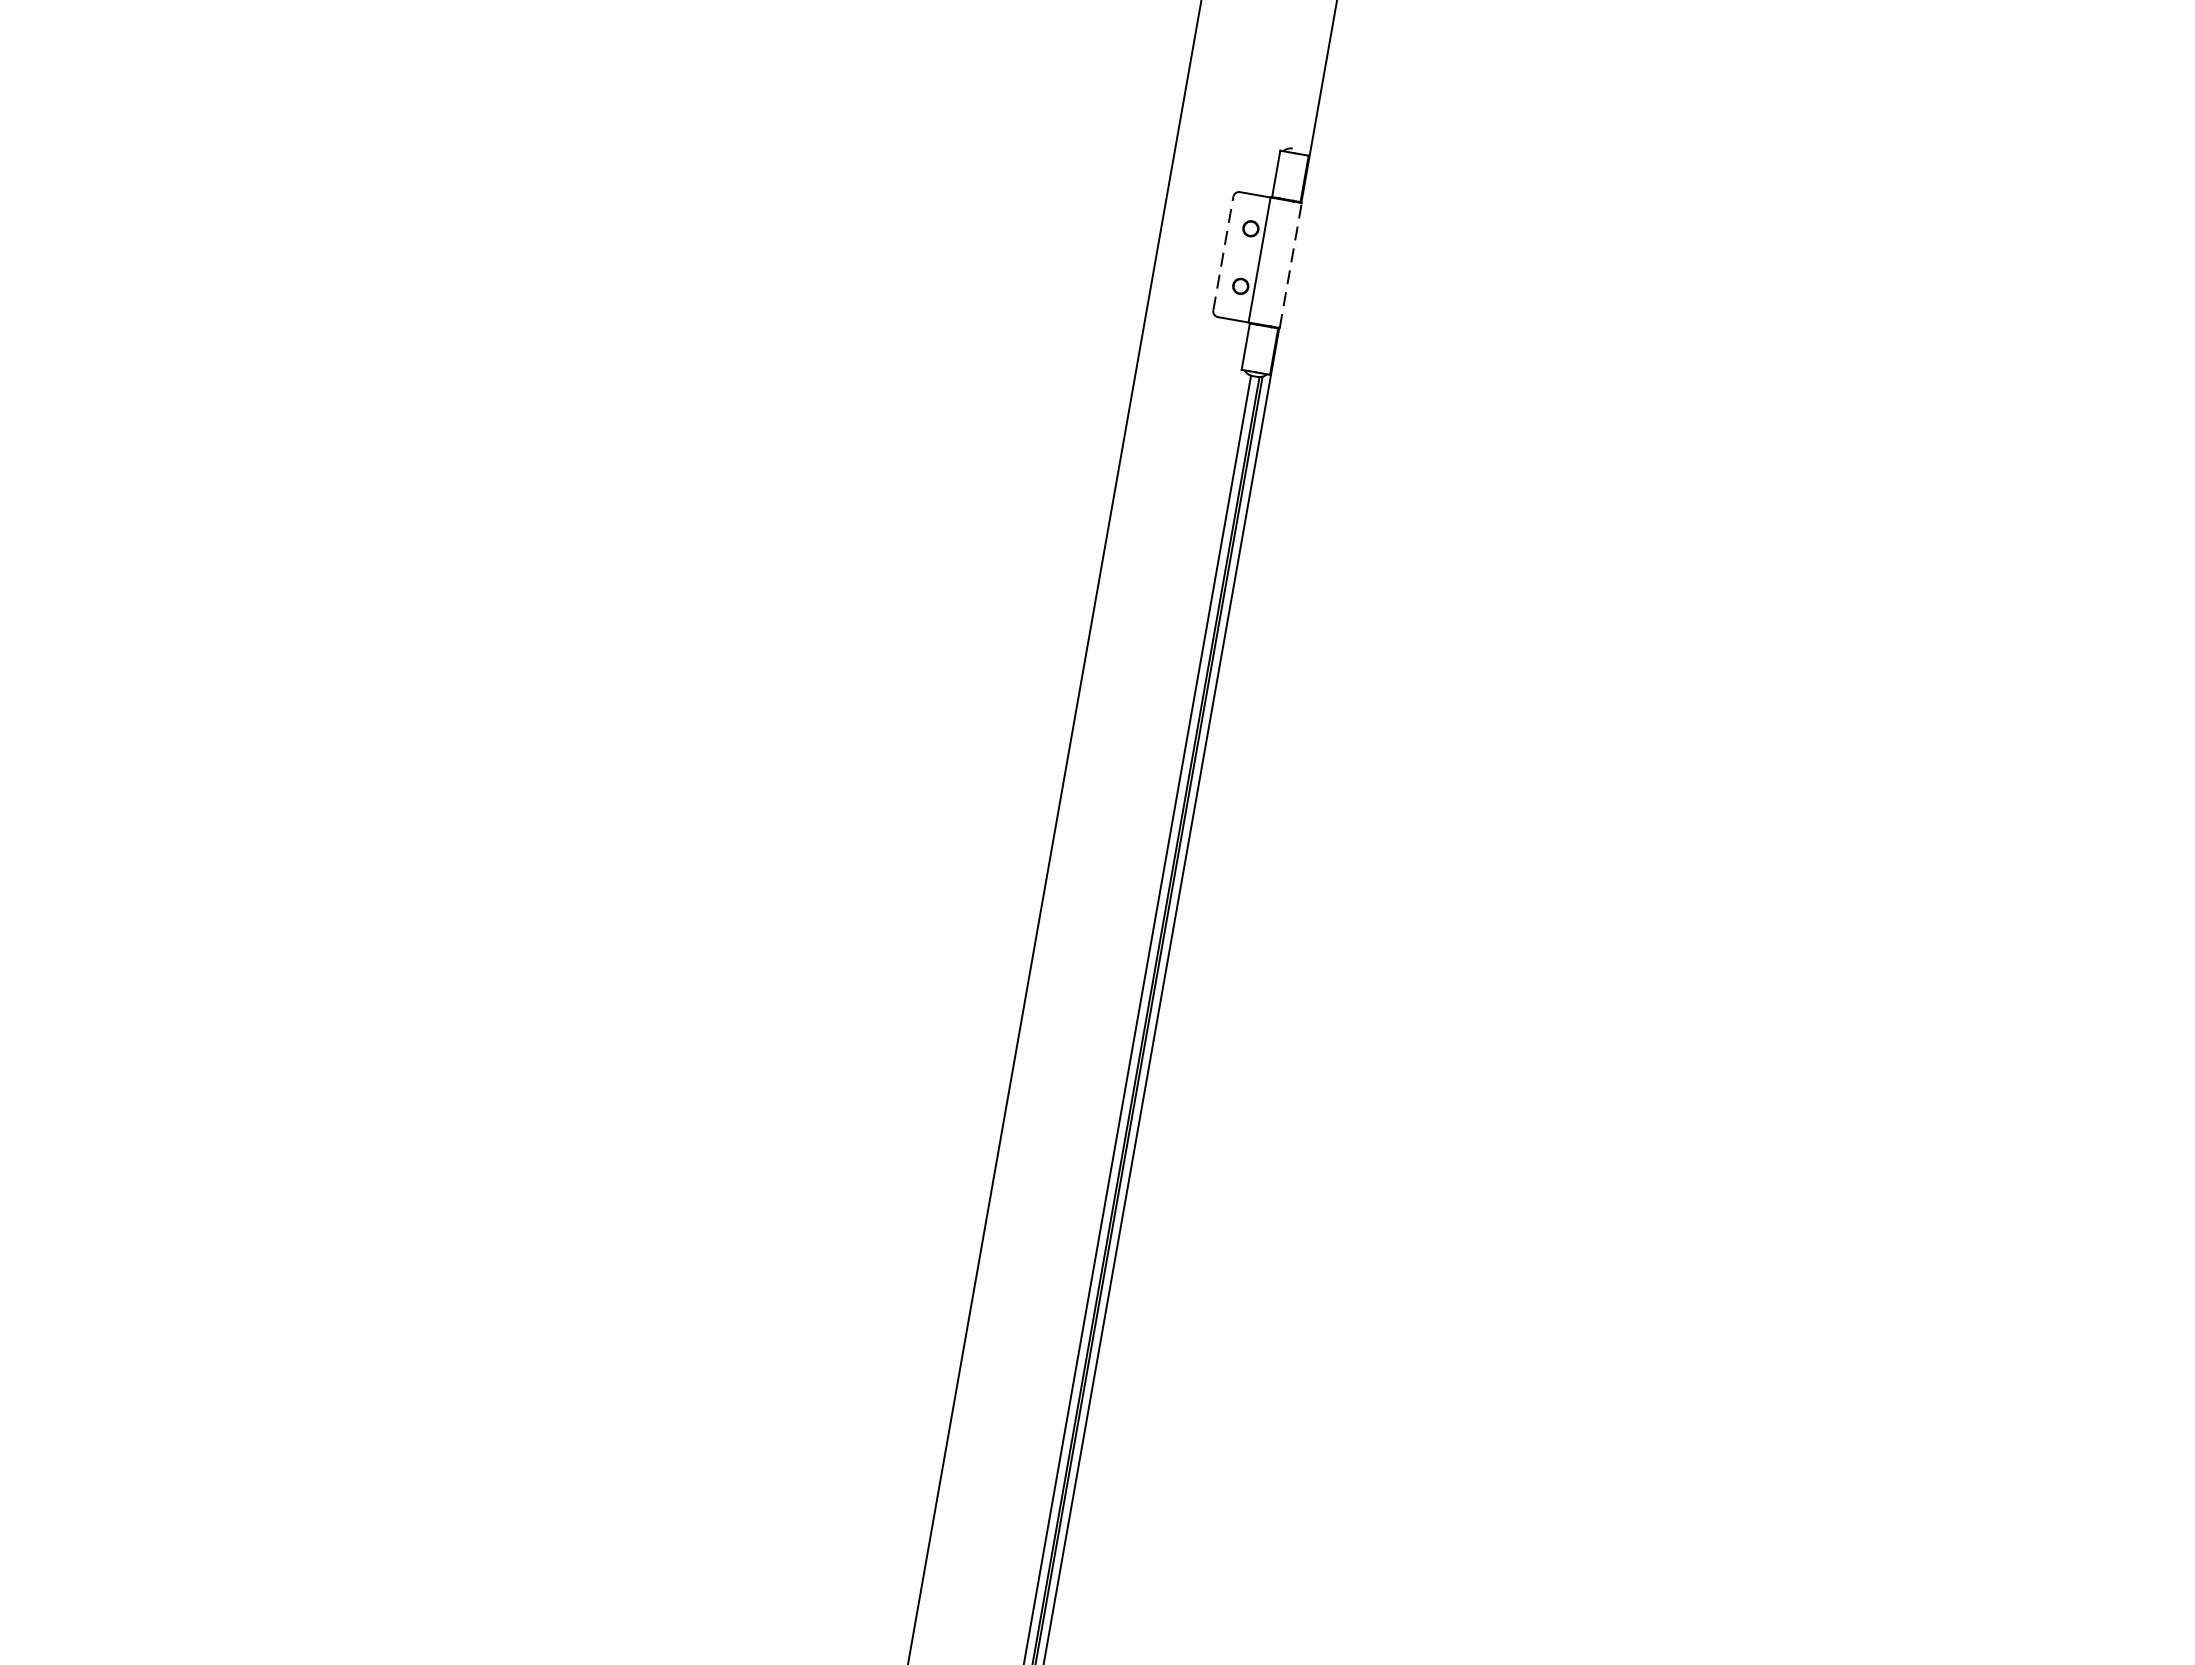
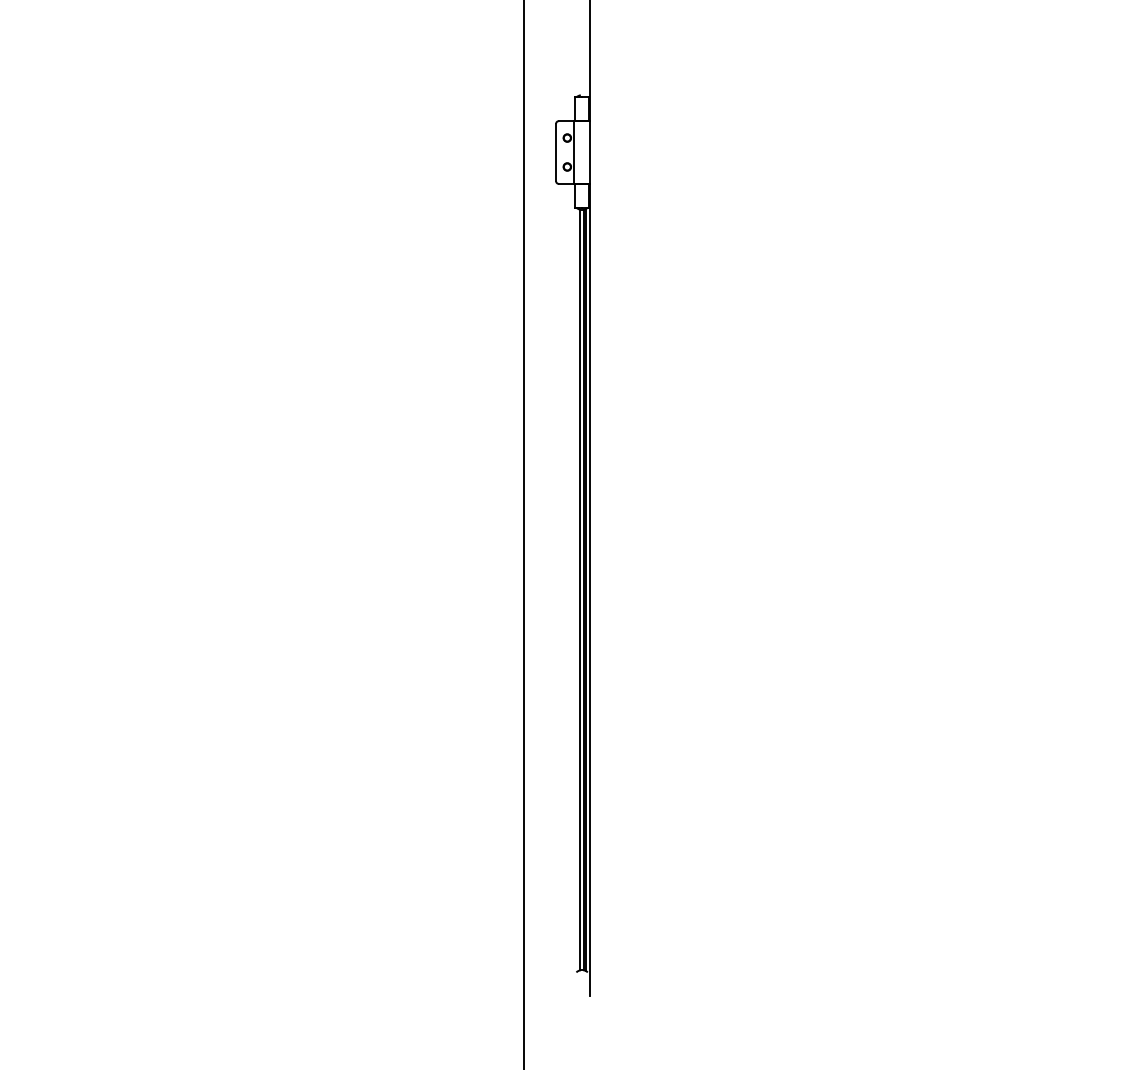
line: (1224, 253) -> (556, 152), dashed -> solid
line: (1289, 265) -> (589, 152), dashed -> solid

